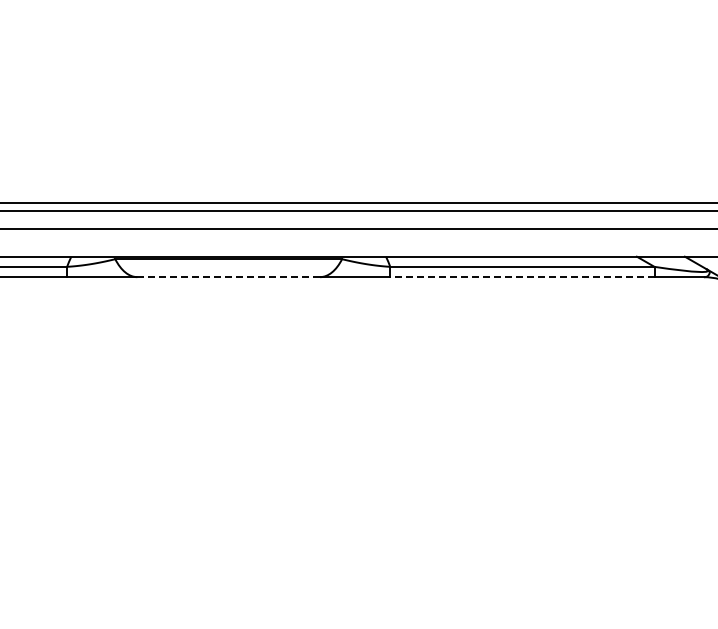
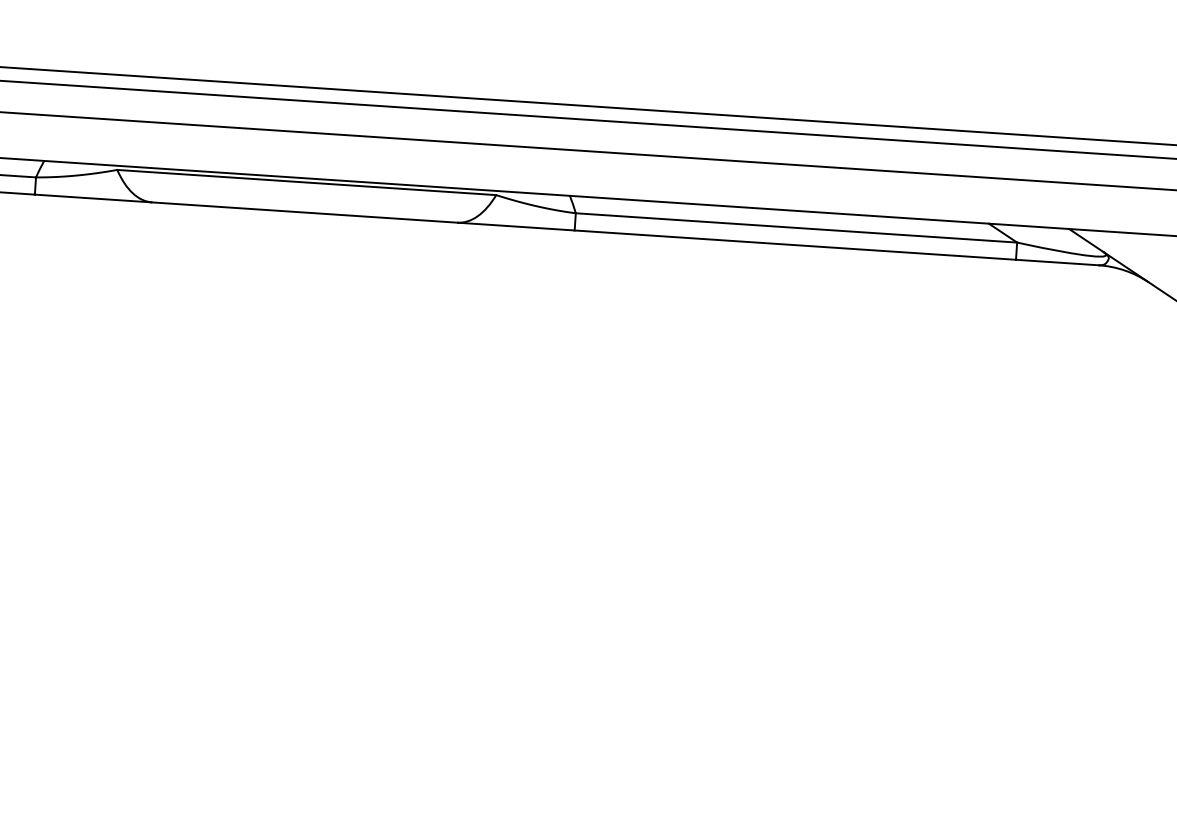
line: (228, 277) -> (304, 213), dashed -> solid
line: (521, 277) -> (793, 245), dashed -> solid

